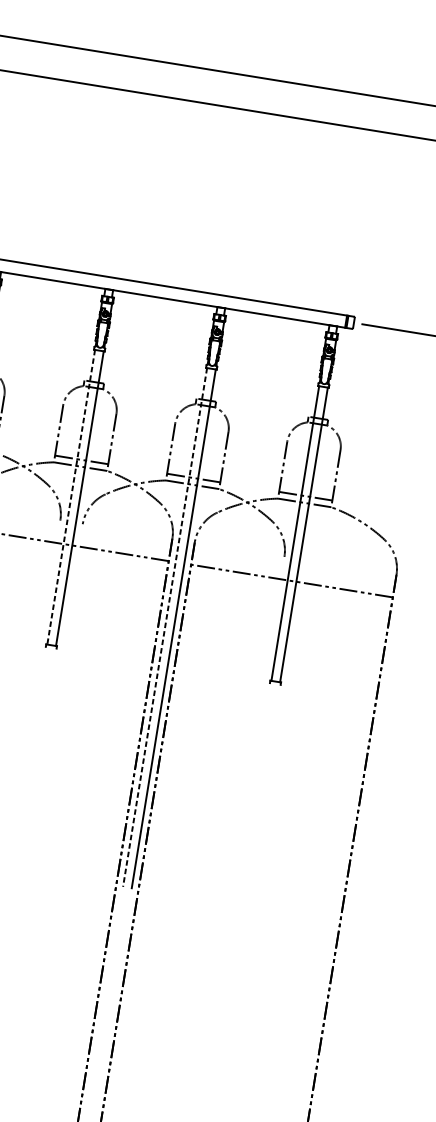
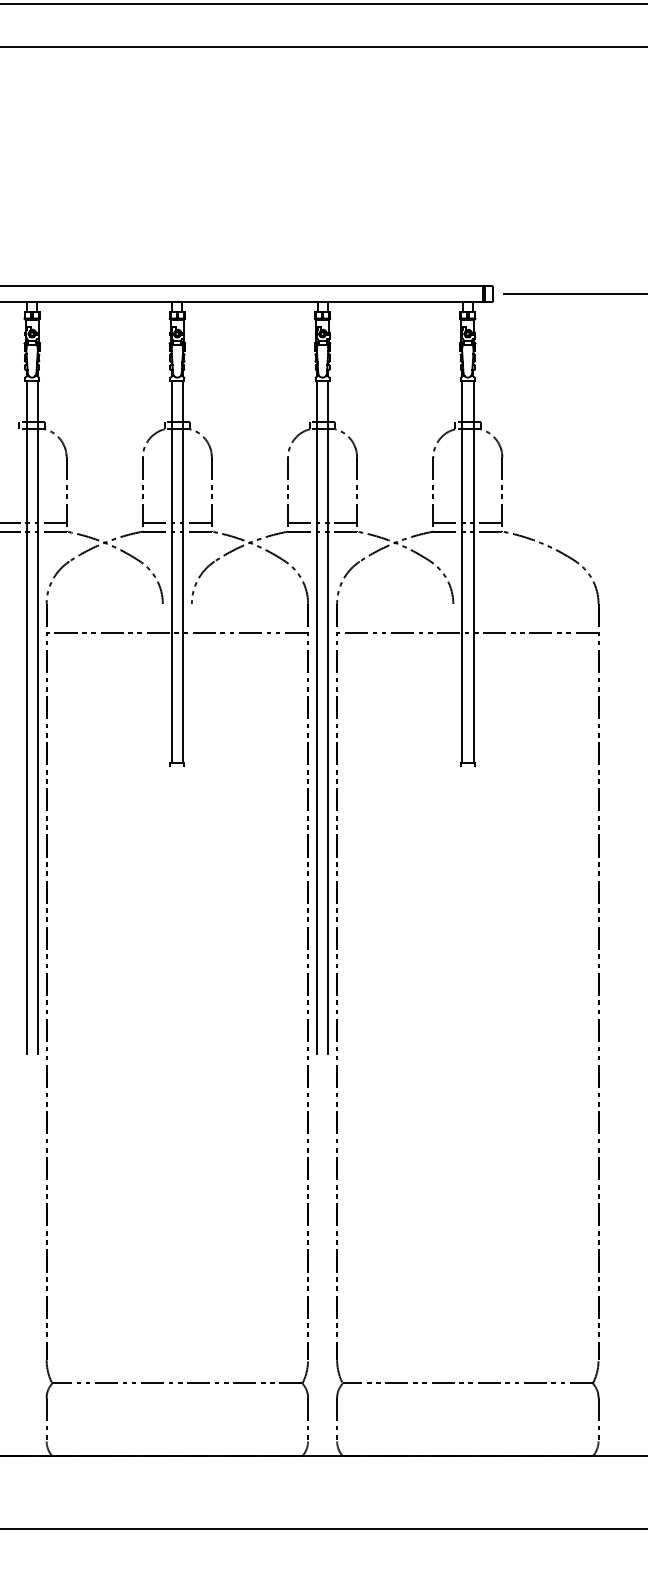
line: (70, 497) -> (171, 572), dashed -> solid
line: (165, 627) -> (317, 717), dashed -> solid

